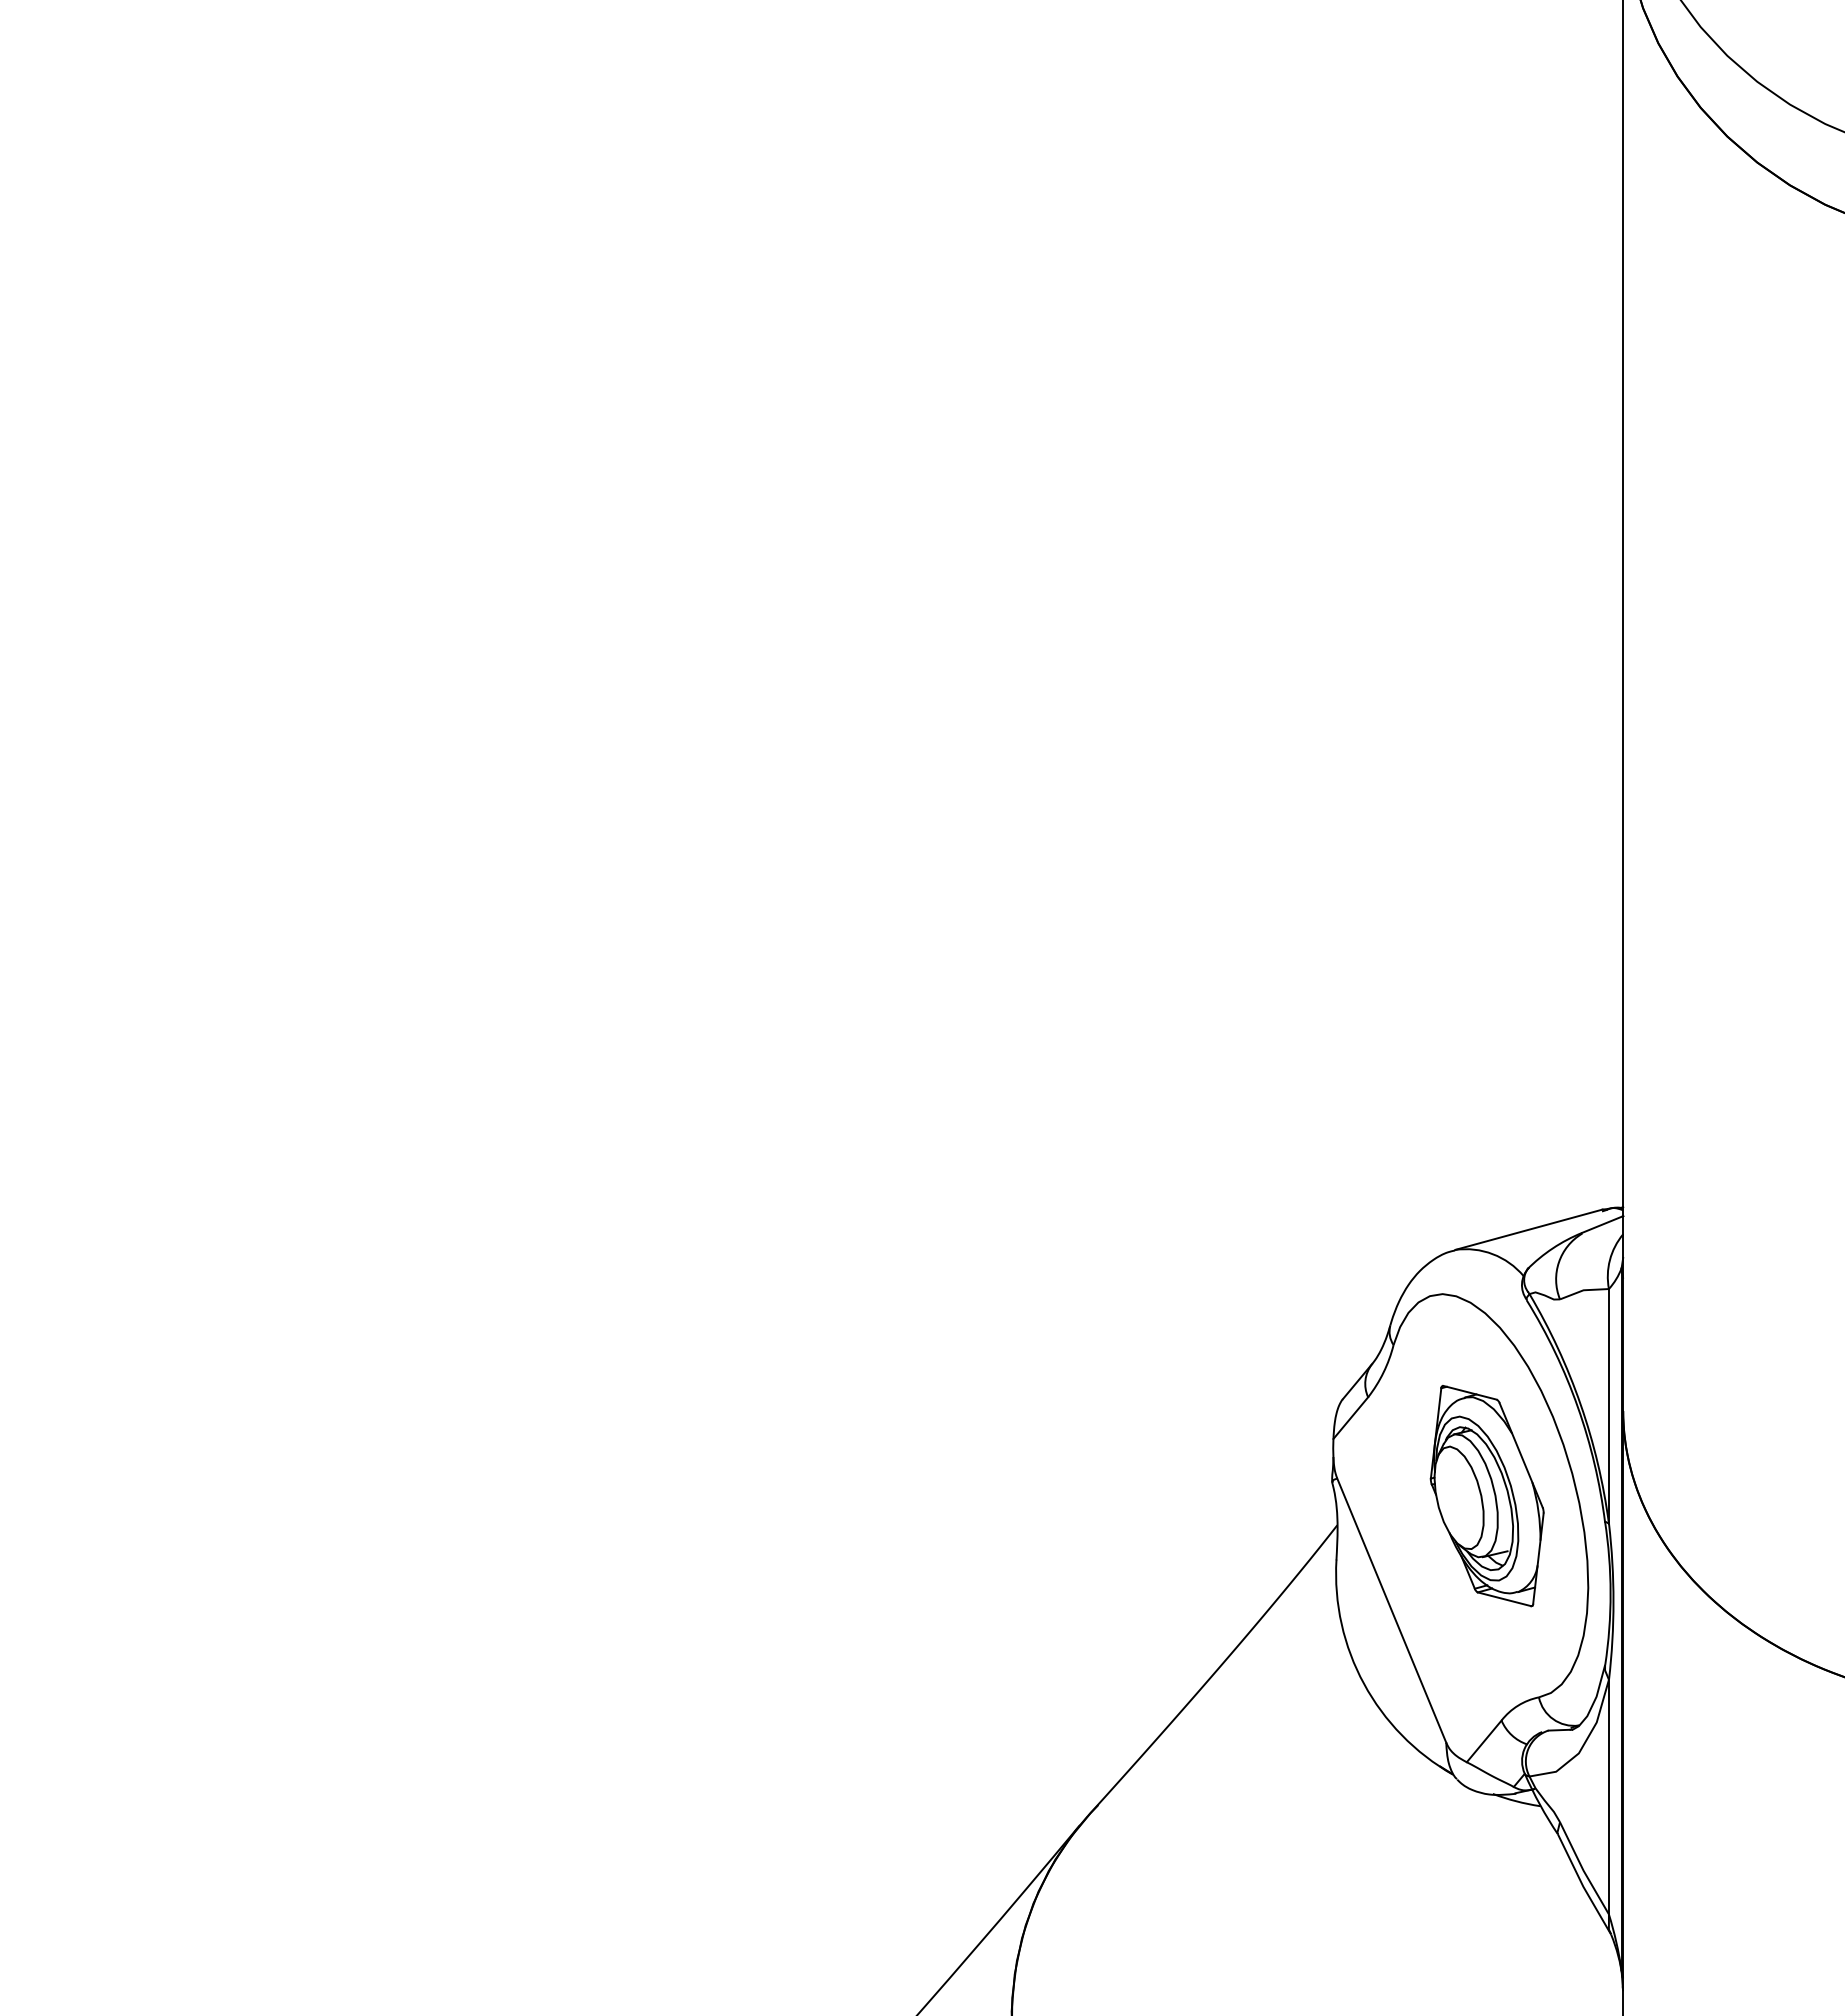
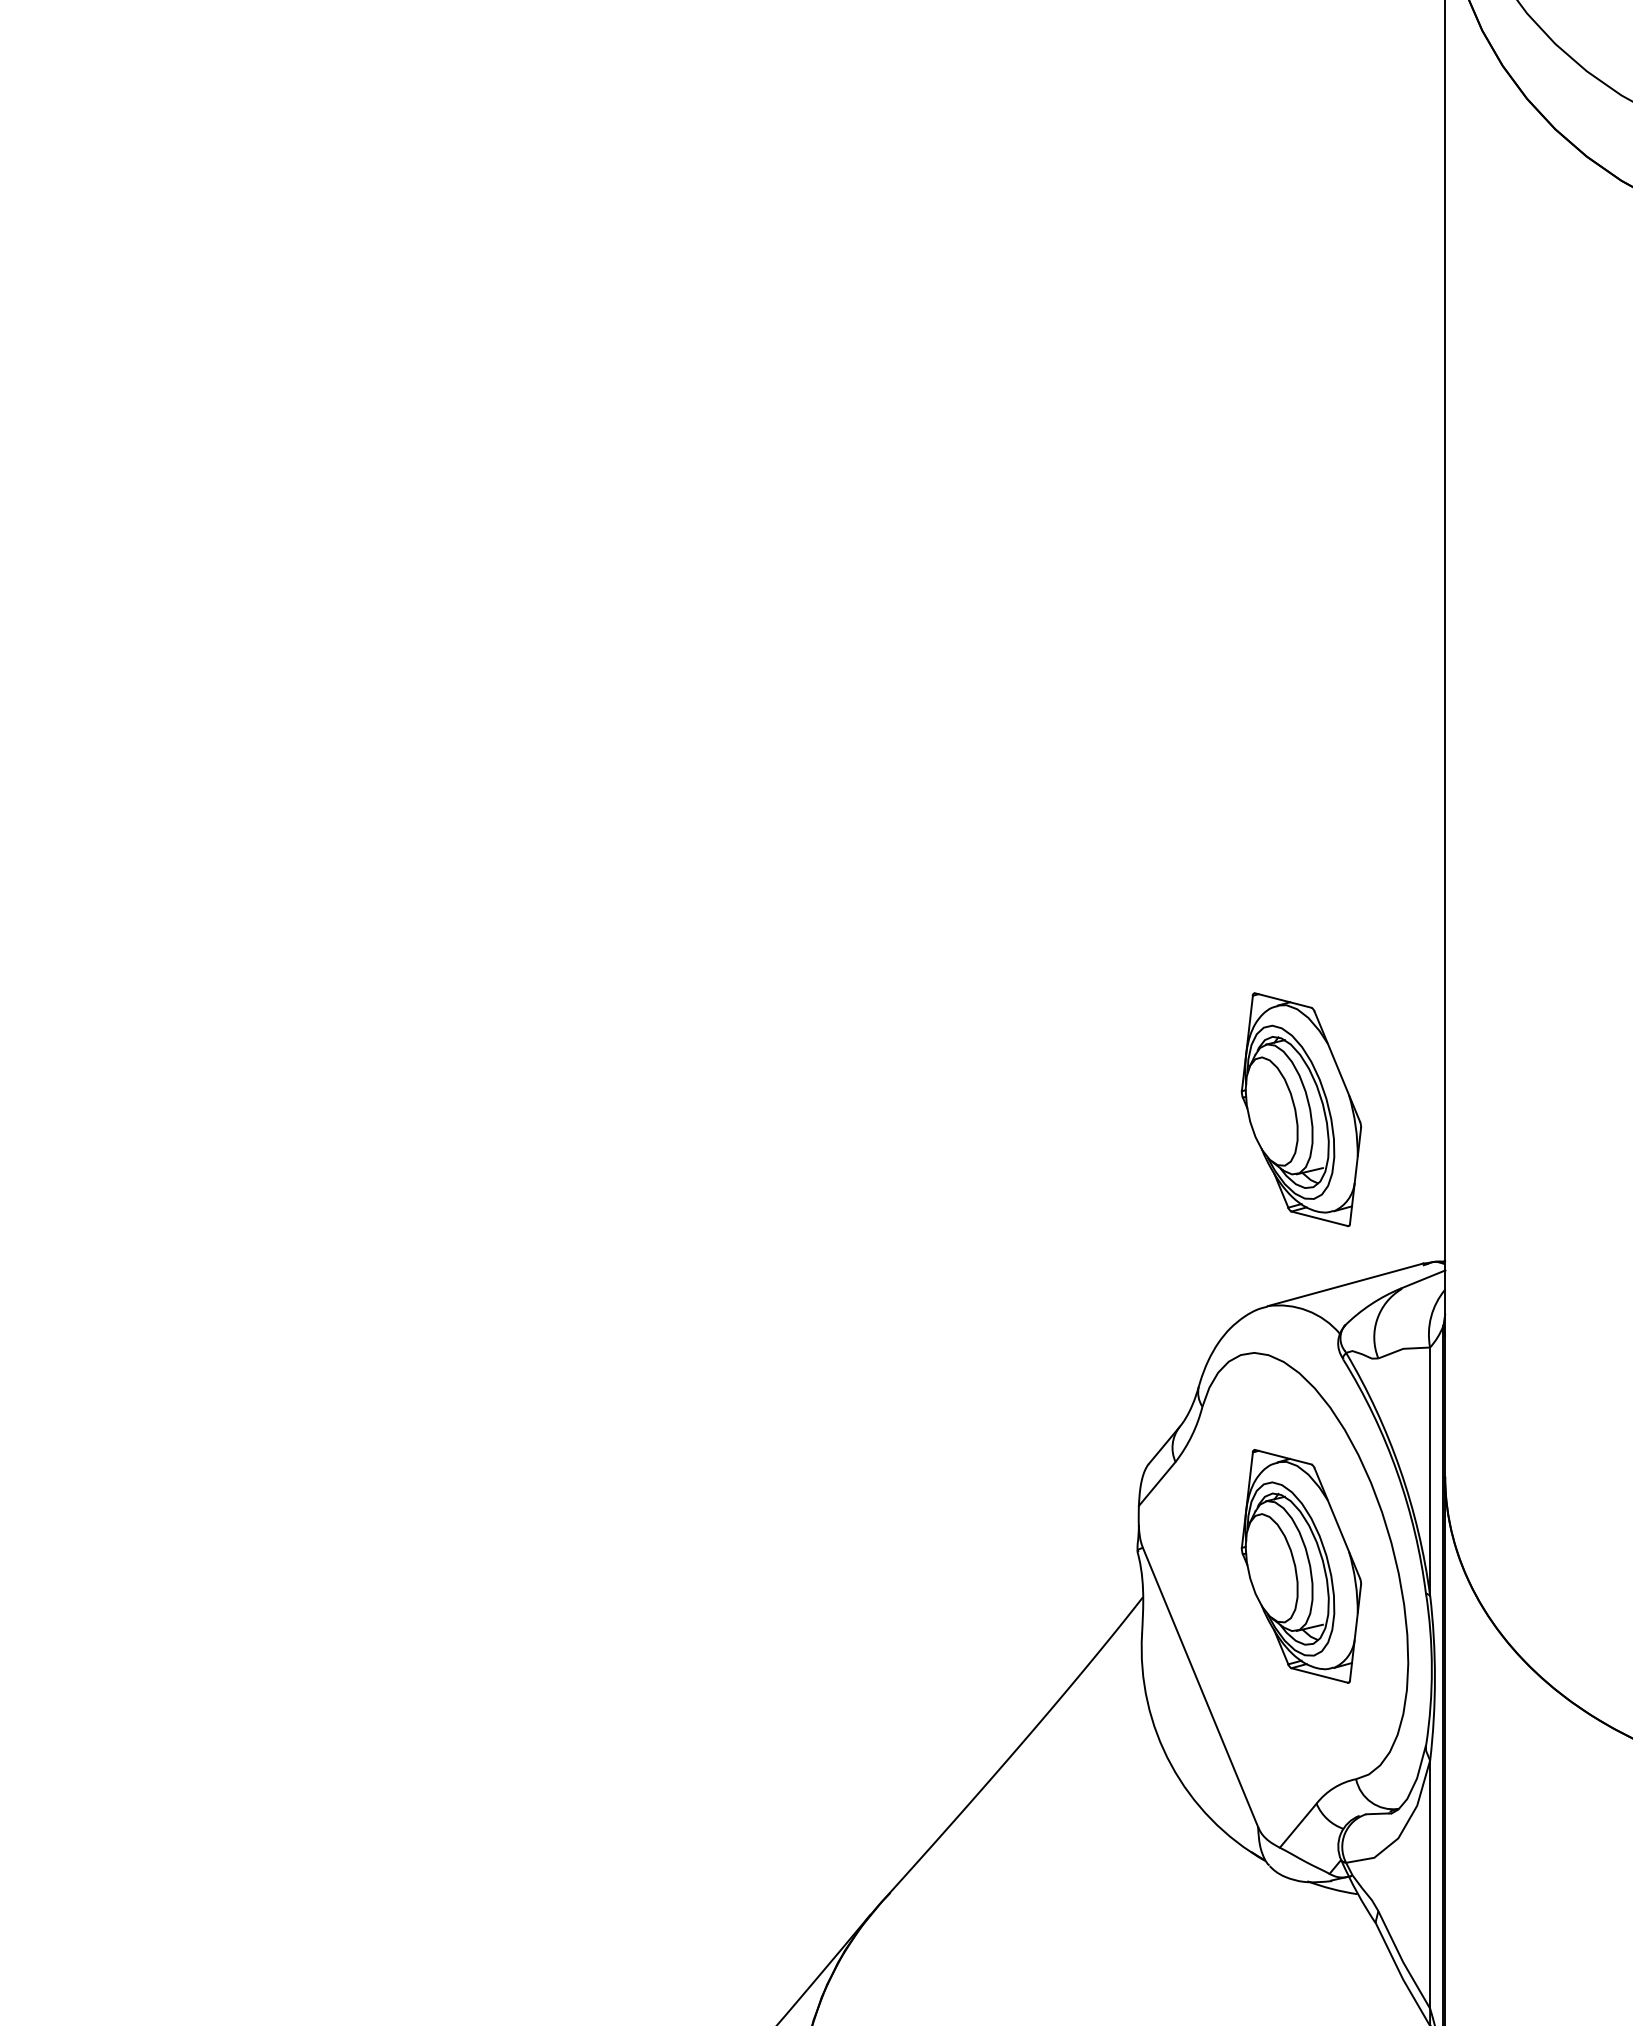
part: (1486, 1064) -> (1300, 1110), added

